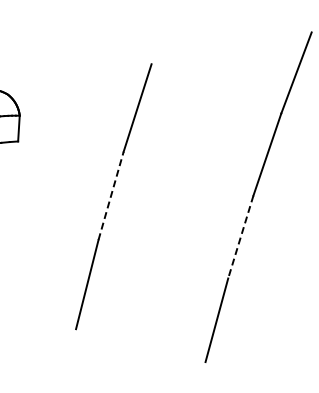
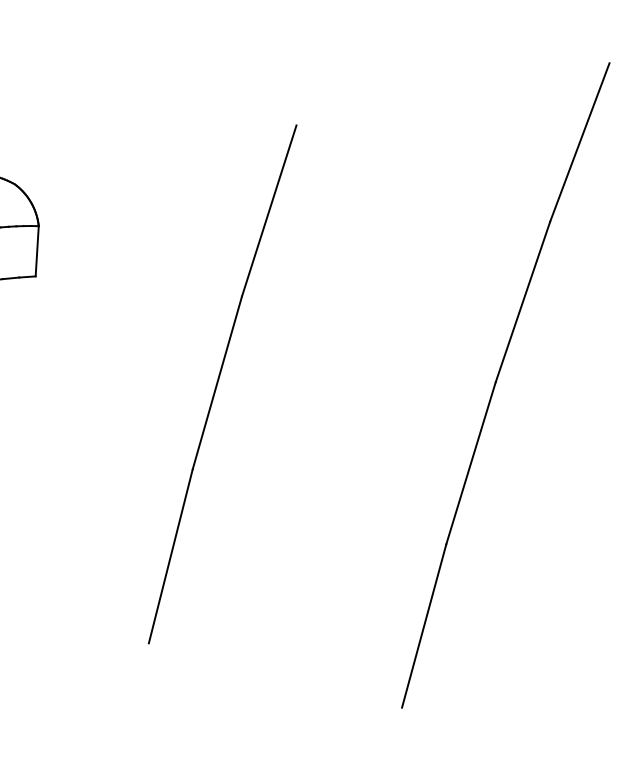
line: (111, 195) -> (218, 382), dashed -> solid
line: (240, 237) -> (470, 464), dashed -> solid

